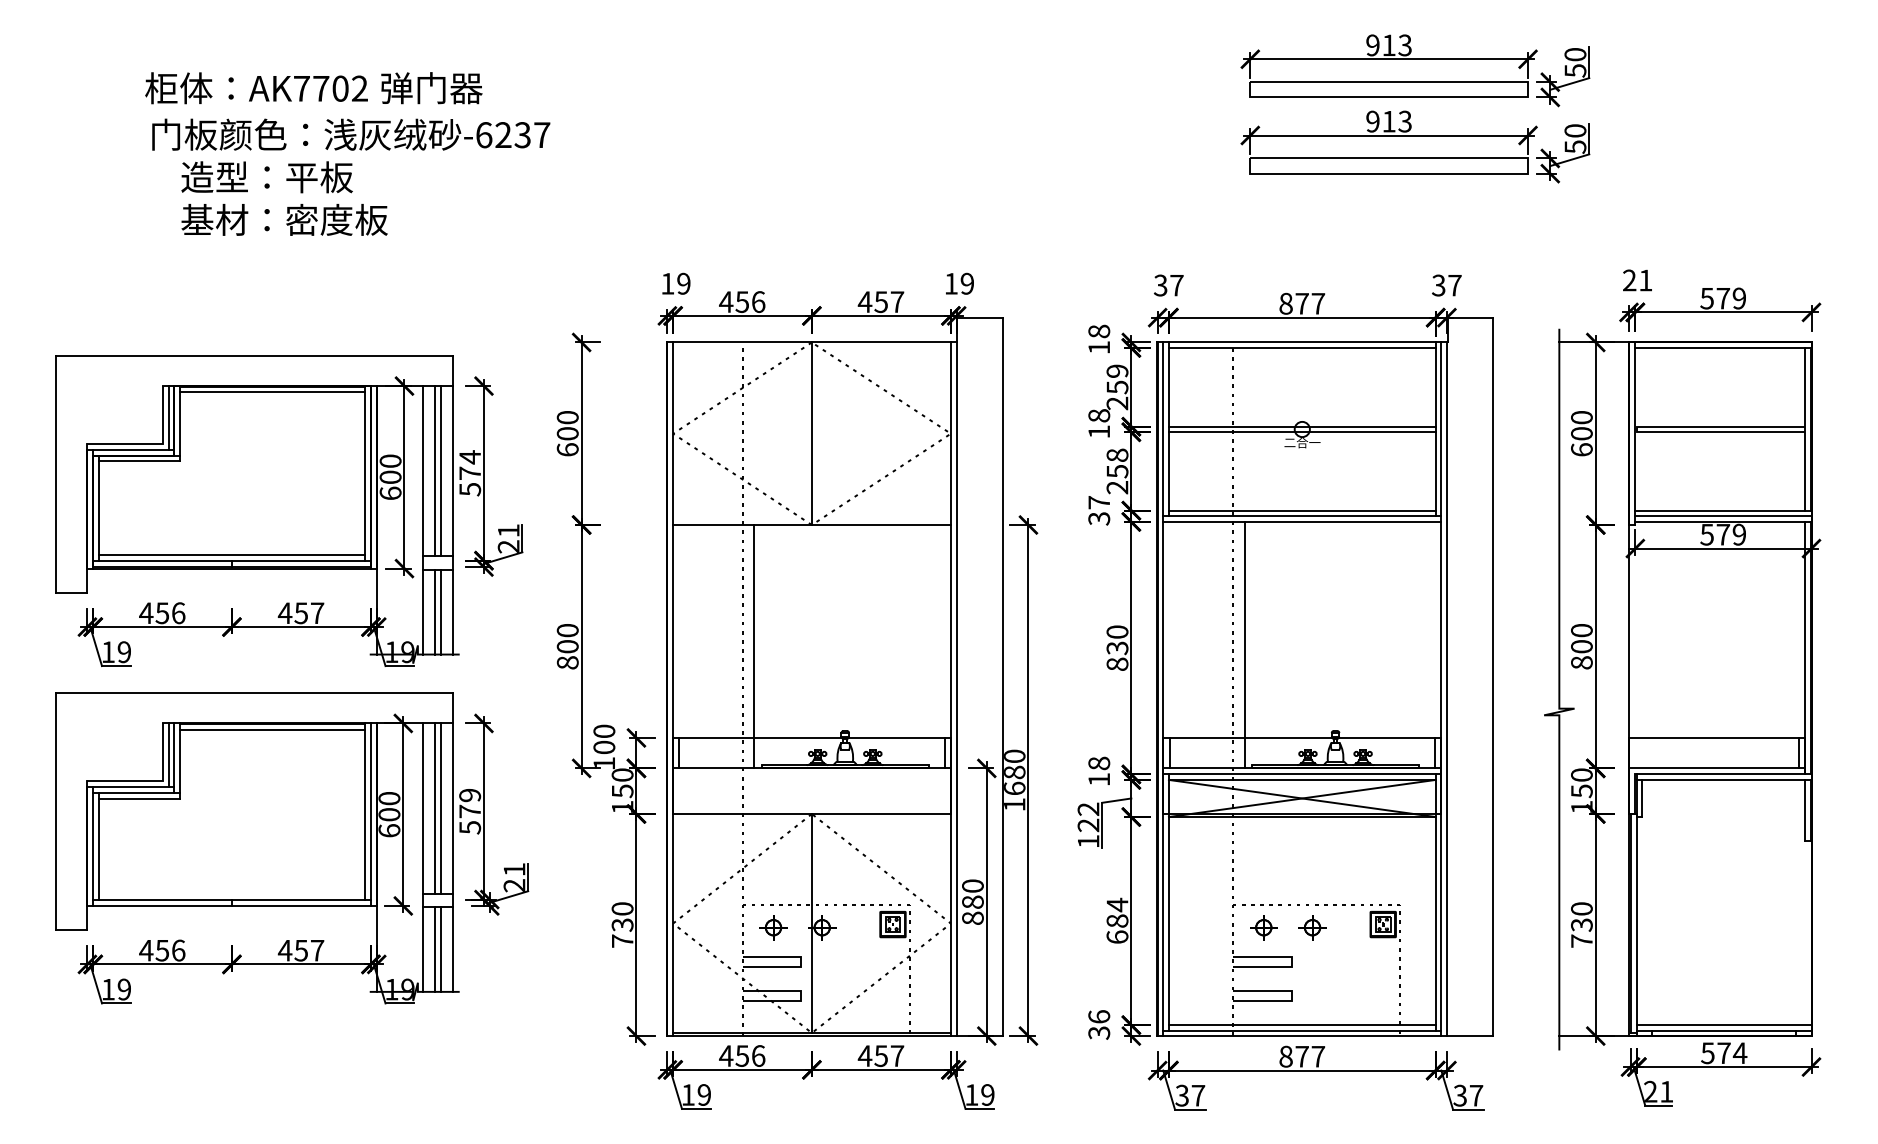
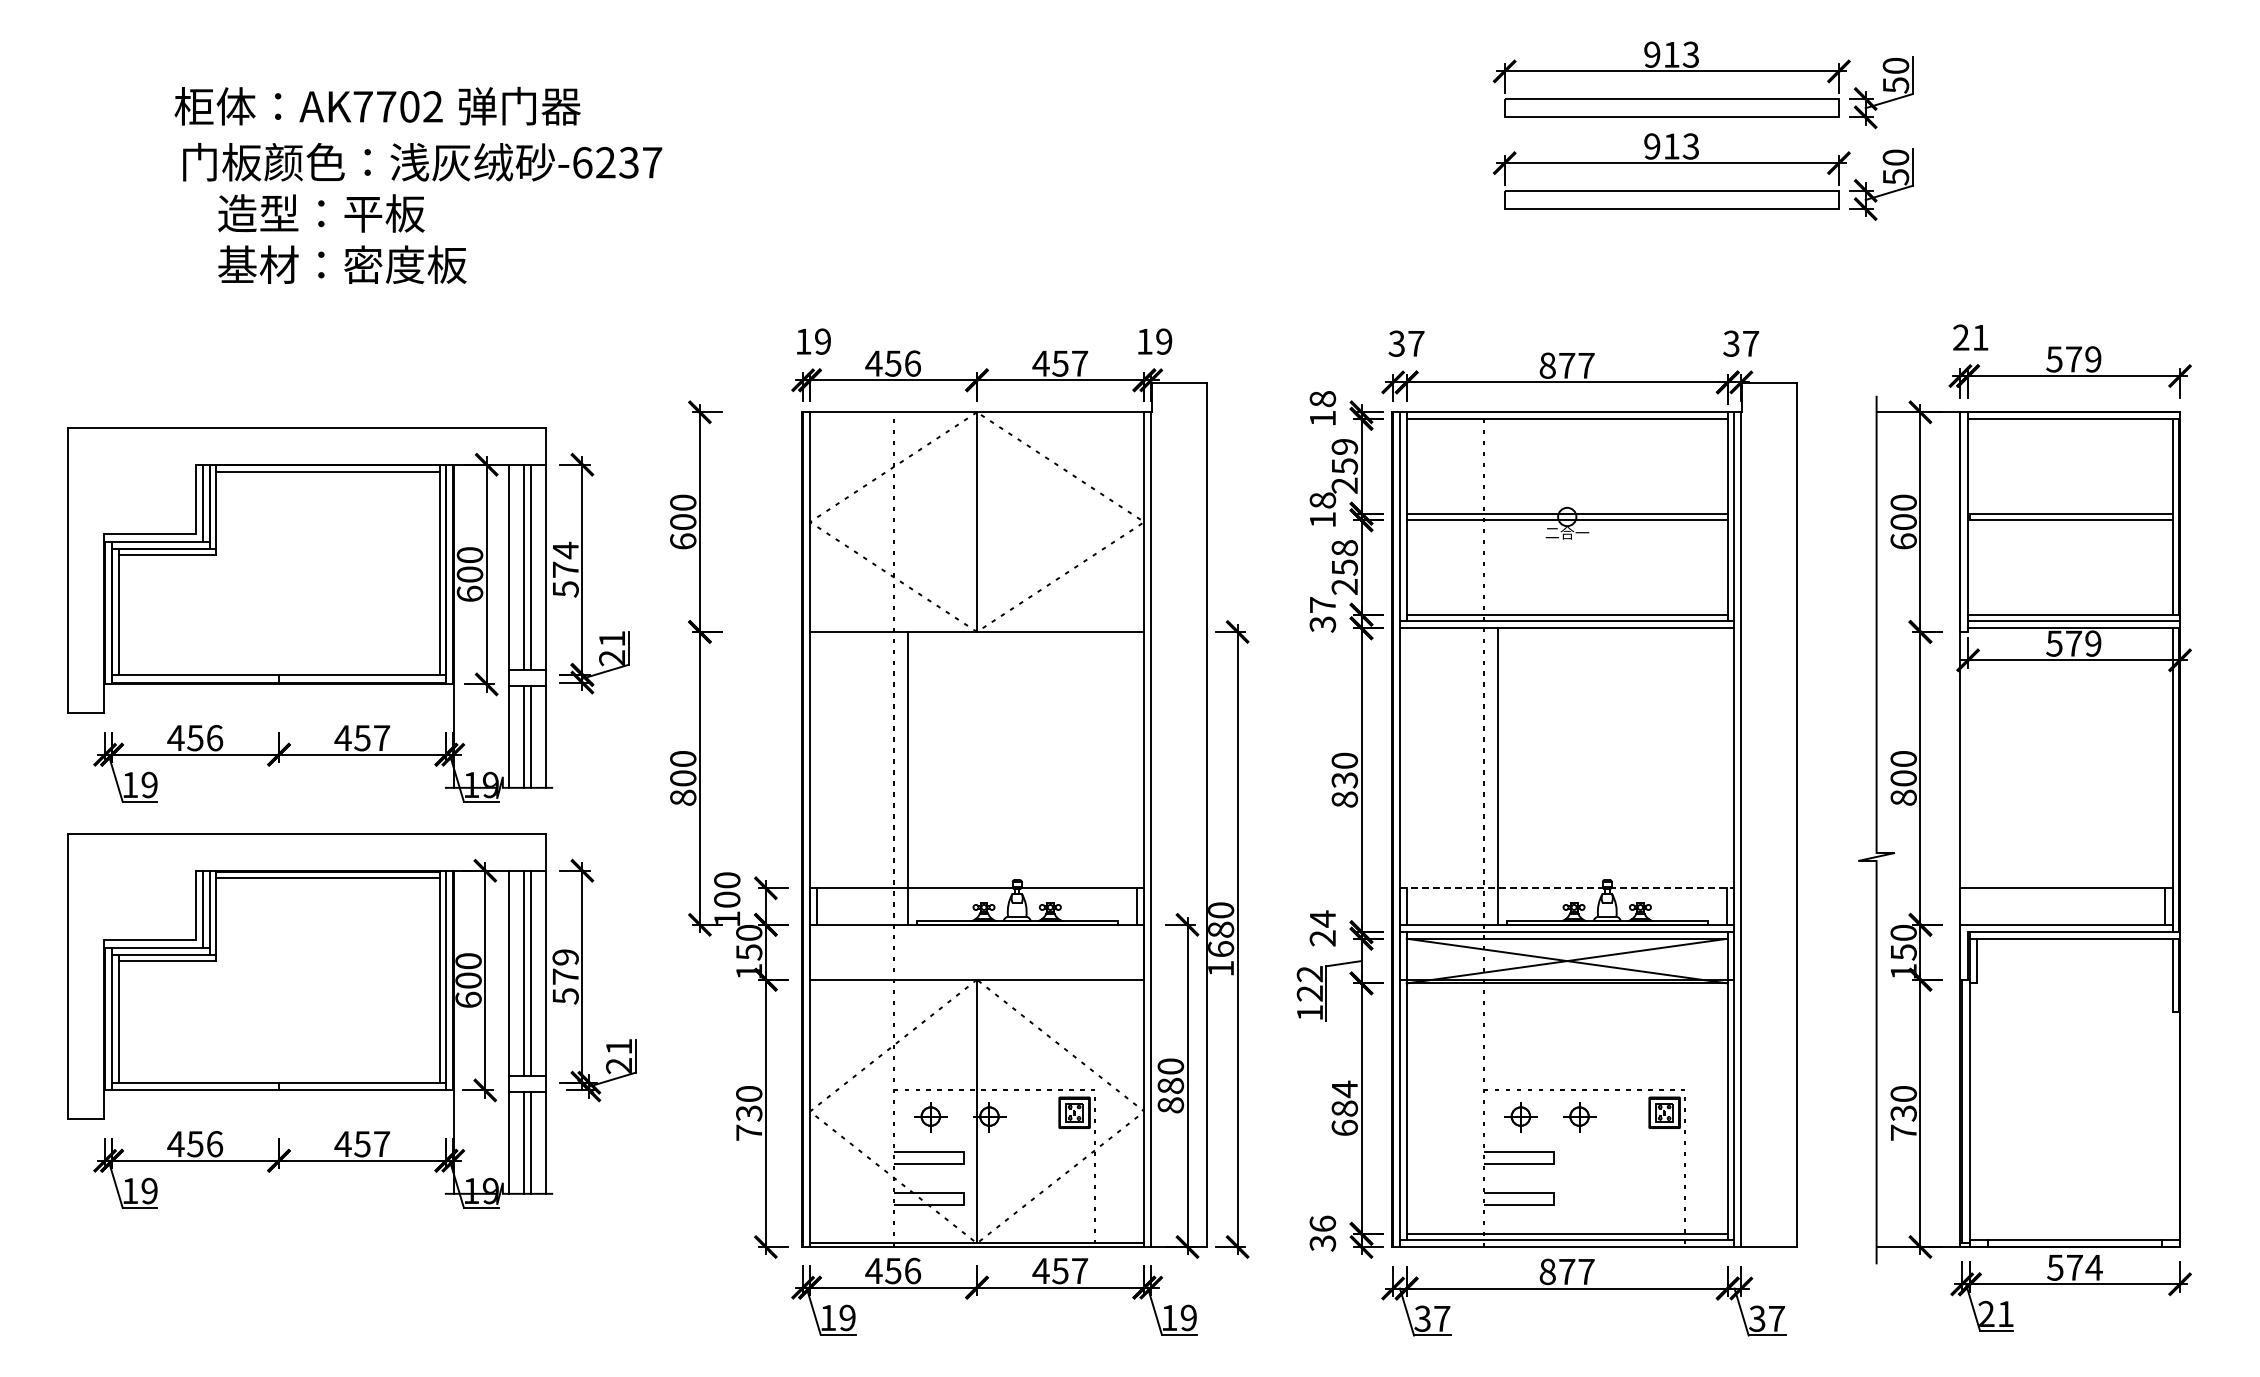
line: (231, 555) -> (278, 668), removed
line: (1302, 738) -> (1567, 888), solid -> dashed
text: (1098, 771) -> (1322, 928), 18 -> 24
line: (1723, 1024) -> (2074, 1233), removed

